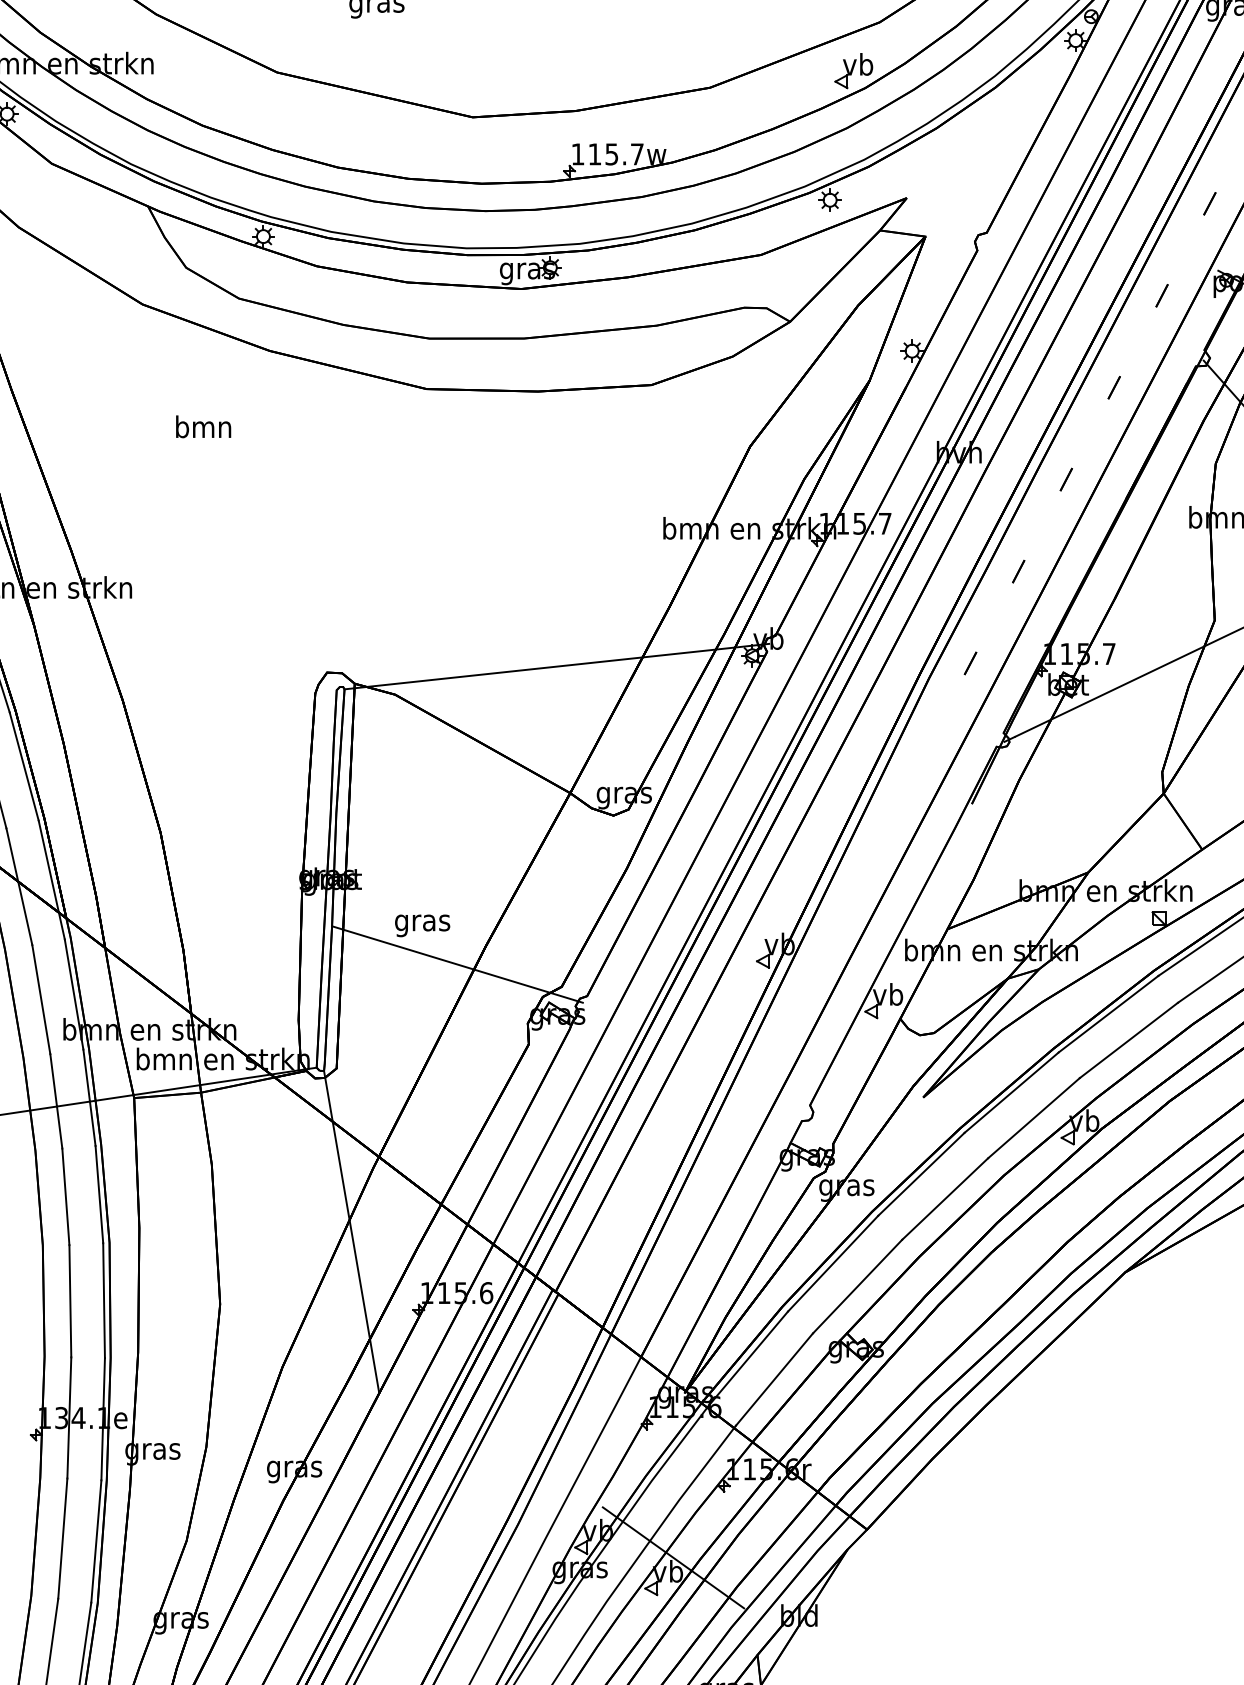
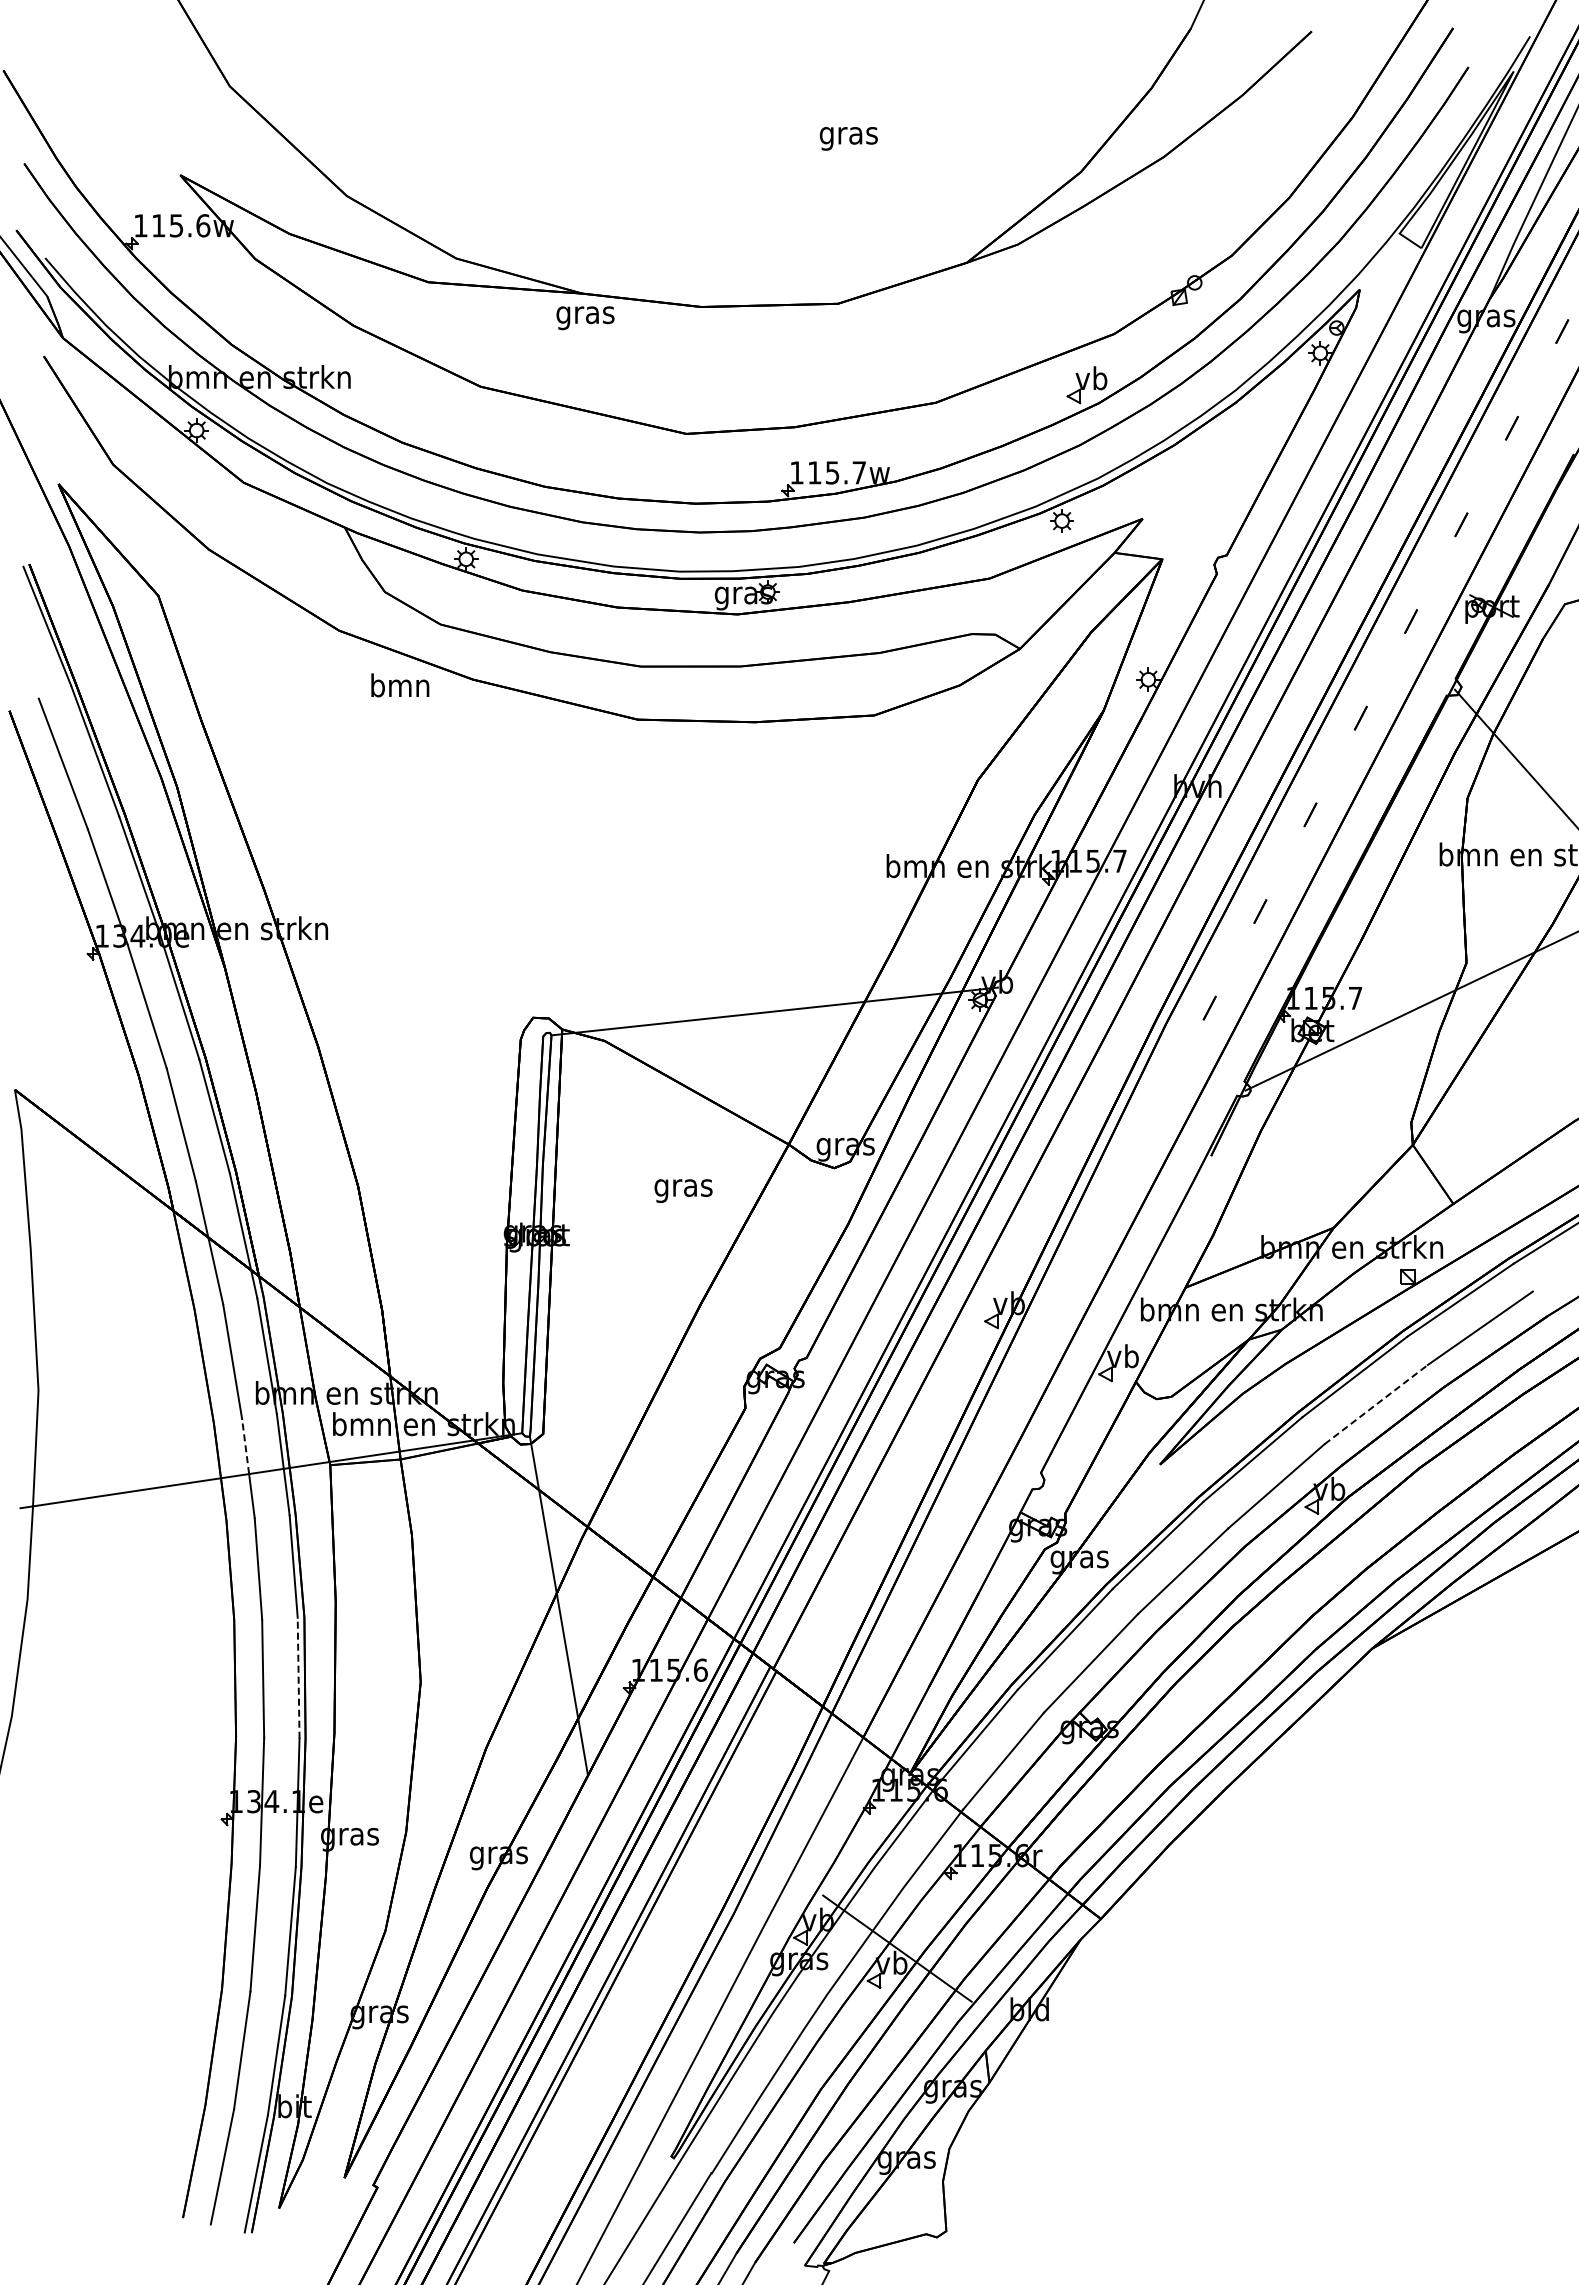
text: (203, 426) -> (400, 685), moved
text: (422, 925) -> (683, 1190), moved
line: (457, 964) -> (670, 1324), removed
line: (1129, 1040) -> (1376, 1404), solid -> dashed
line: (53, 1080) -> (245, 1446), solid -> dashed
line: (103, 1299) -> (298, 1677), solid -> dashed

